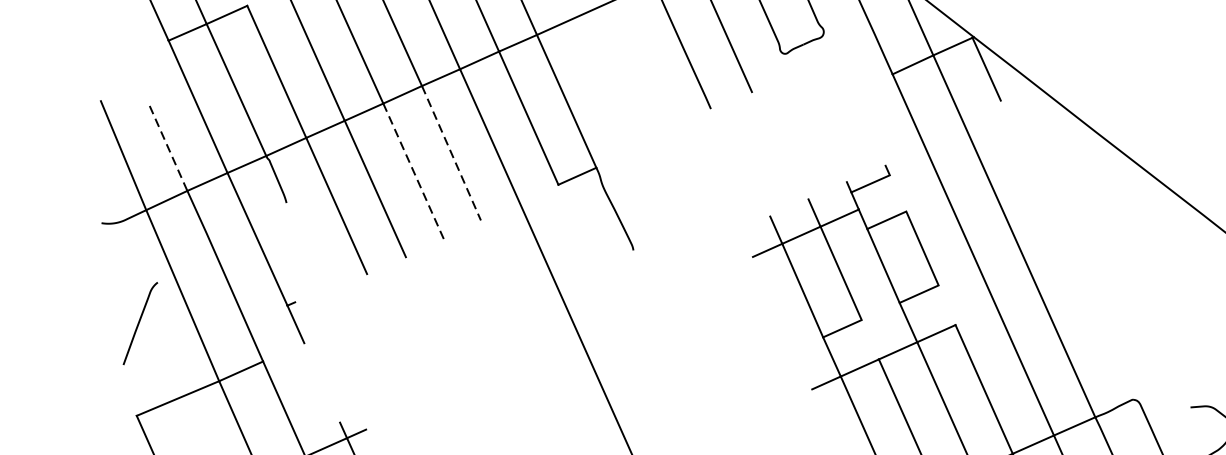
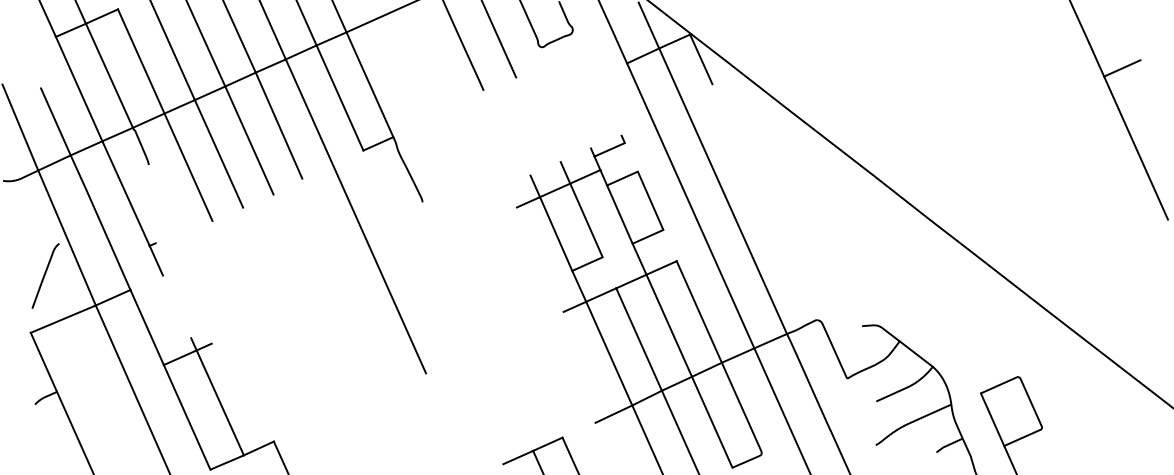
line: (168, 147) -> (55, 121), dashed -> solid
line: (452, 153) -> (279, 125), dashed -> solid
line: (413, 172) -> (249, 140), dashed -> solid
curve: (140, 322) -> (45, 275), moved

